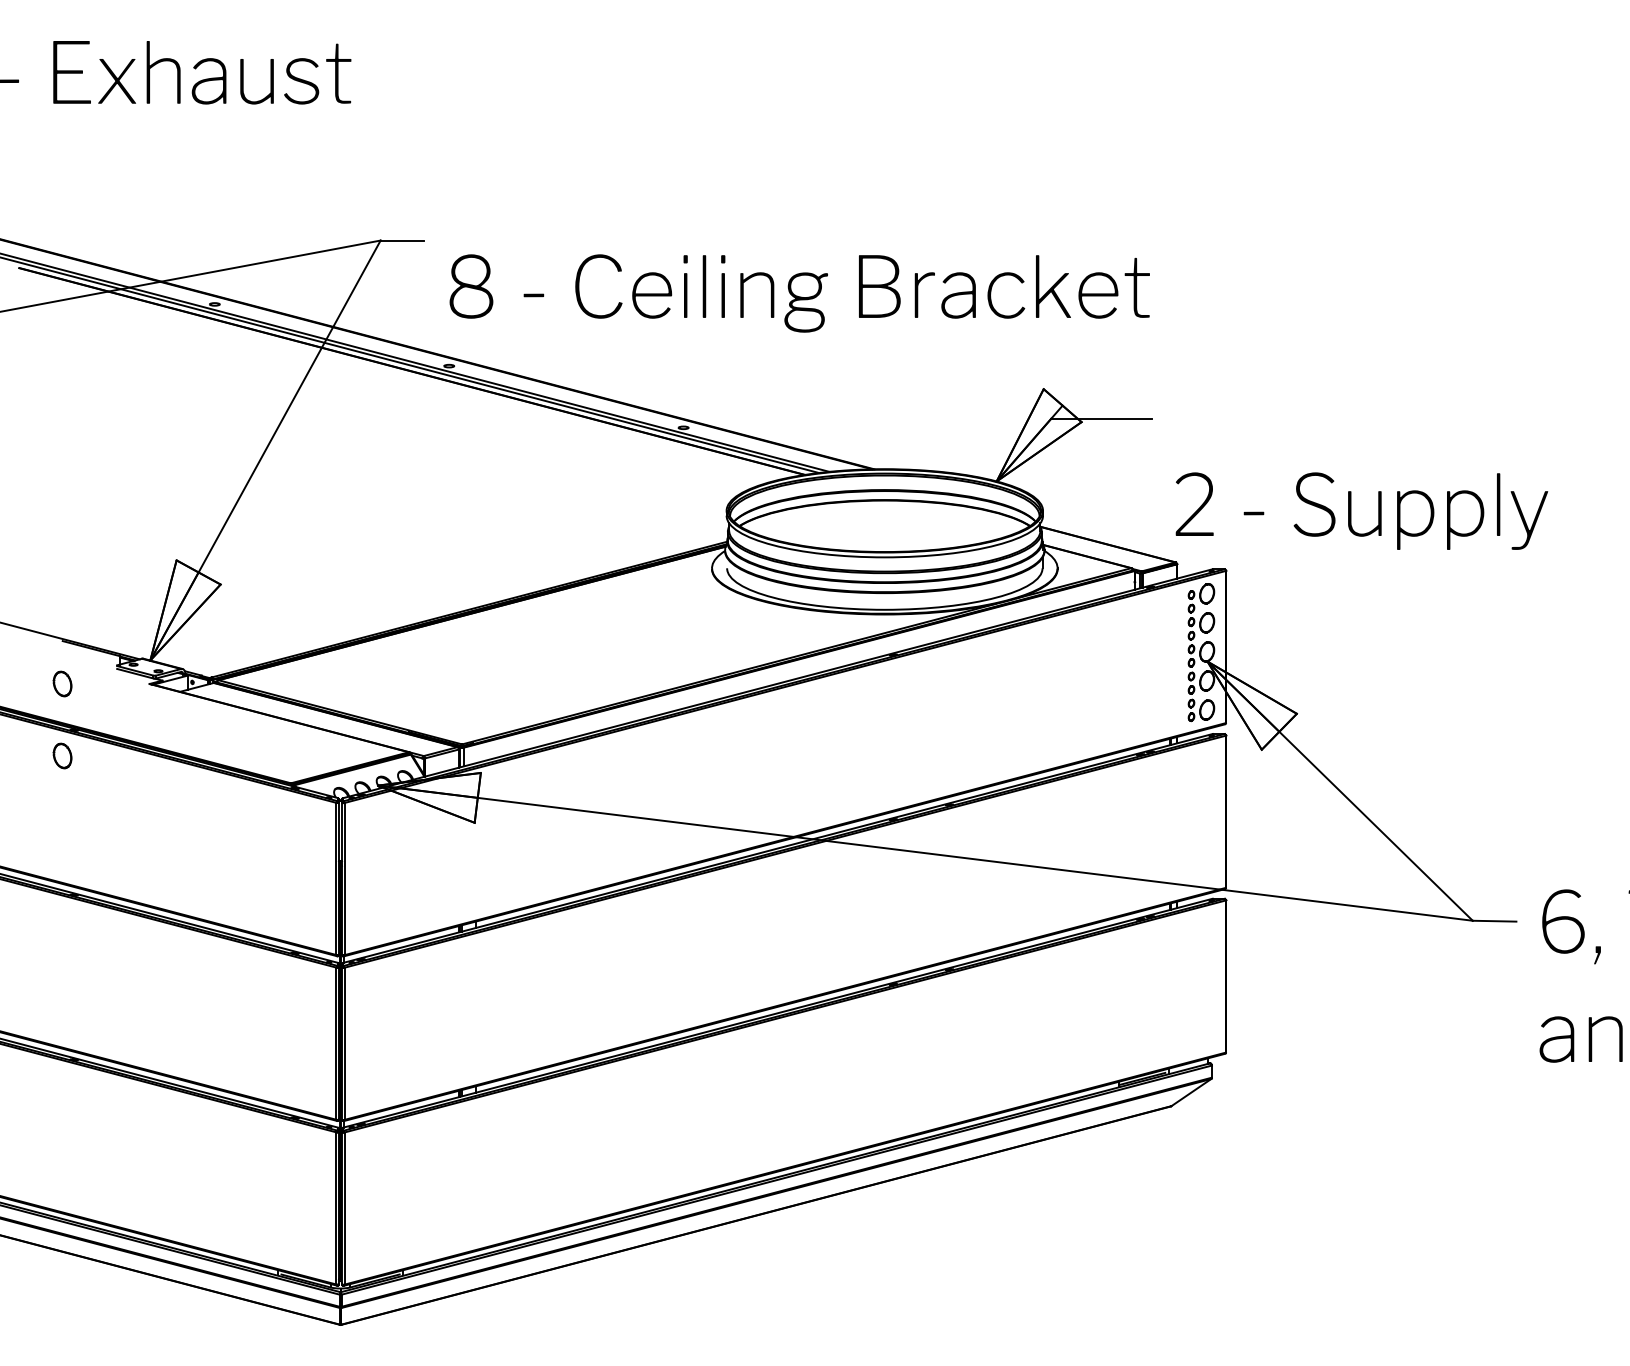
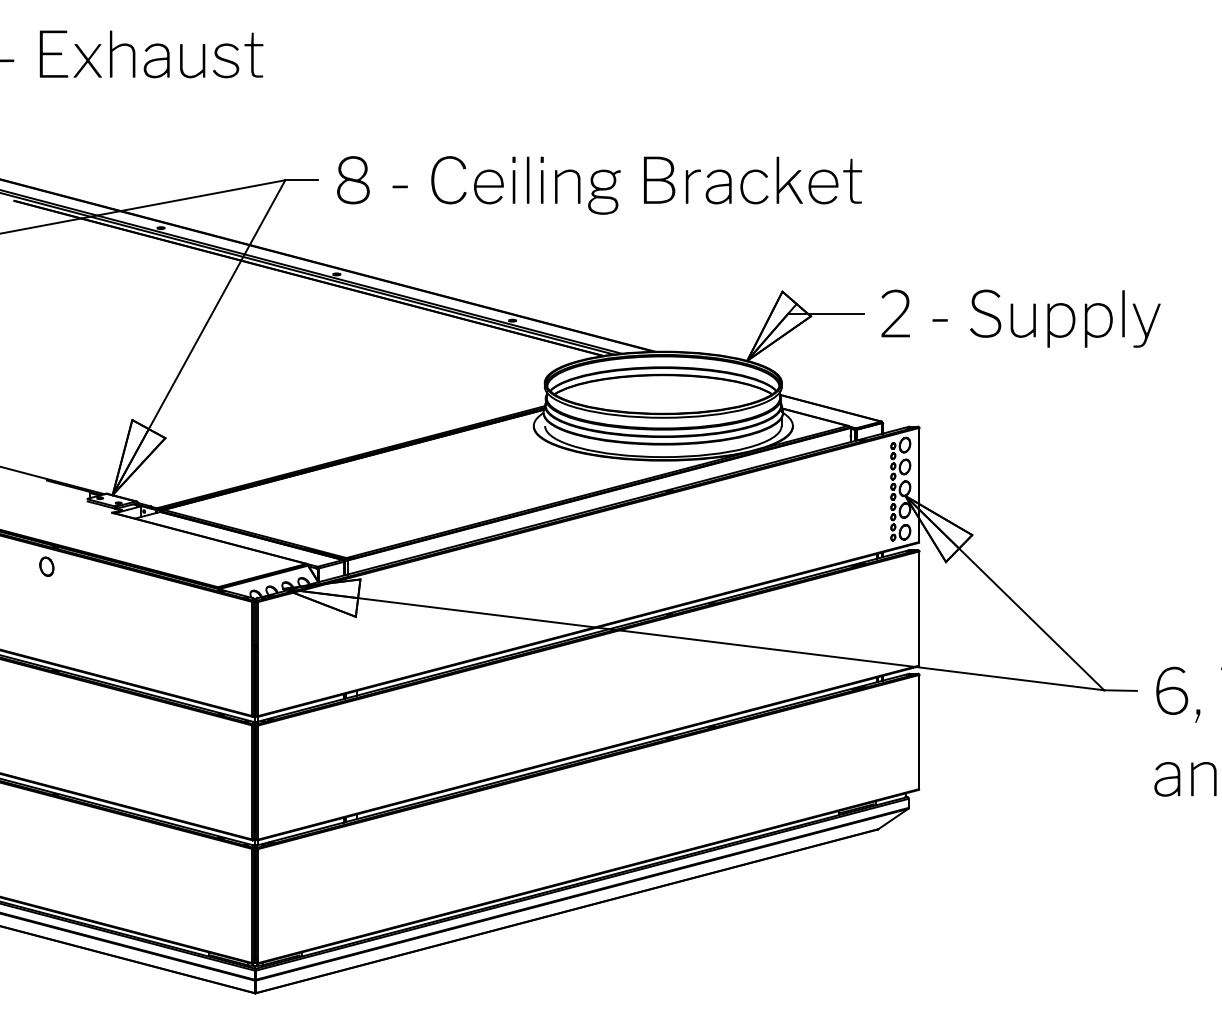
text: (799, 293) -> (599, 185), moved
text: (1361, 510) -> (1020, 318), moved
part: (62, 683) -> (46, 512), removed

